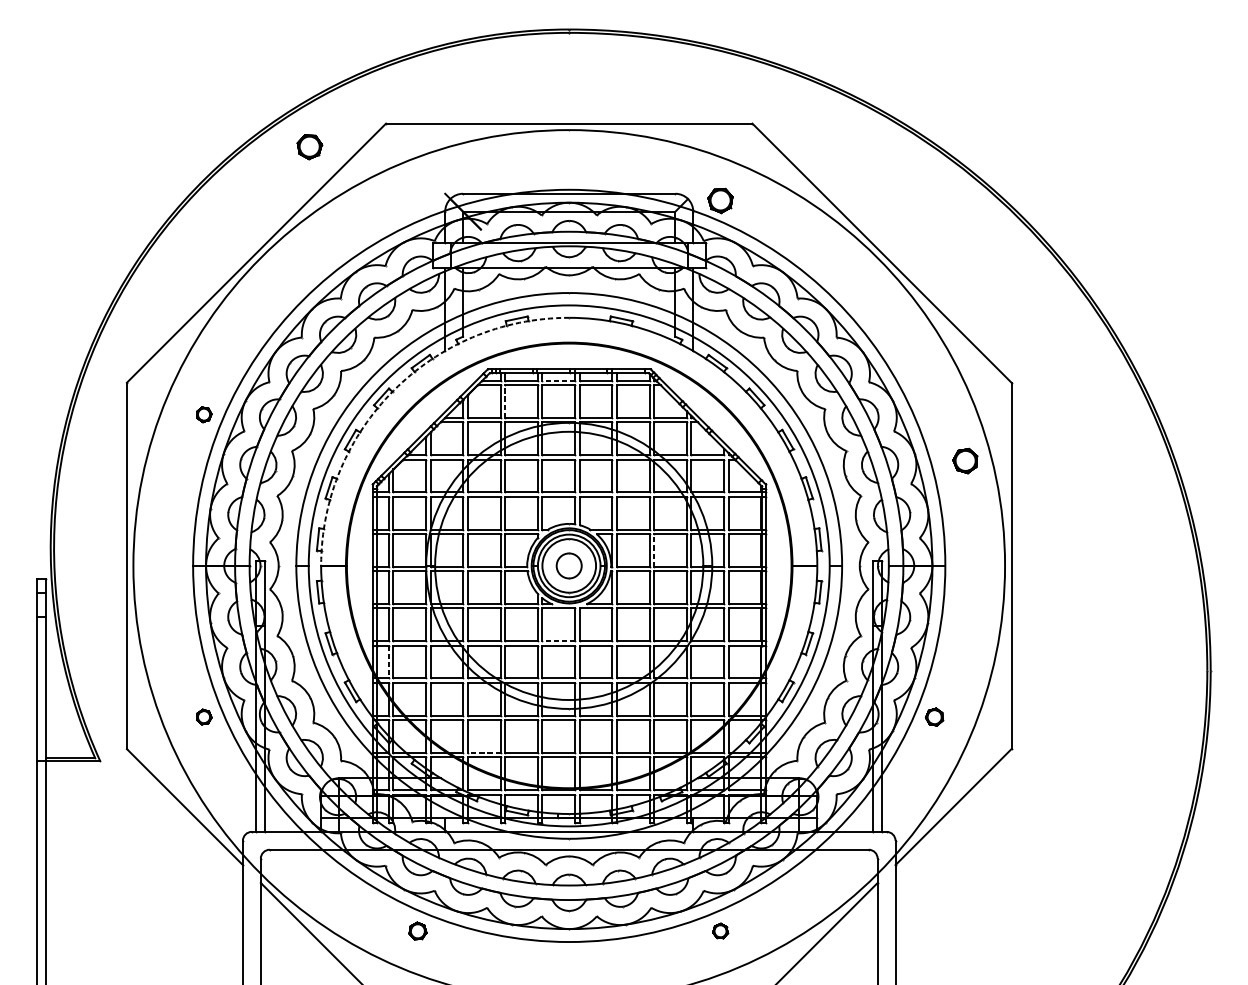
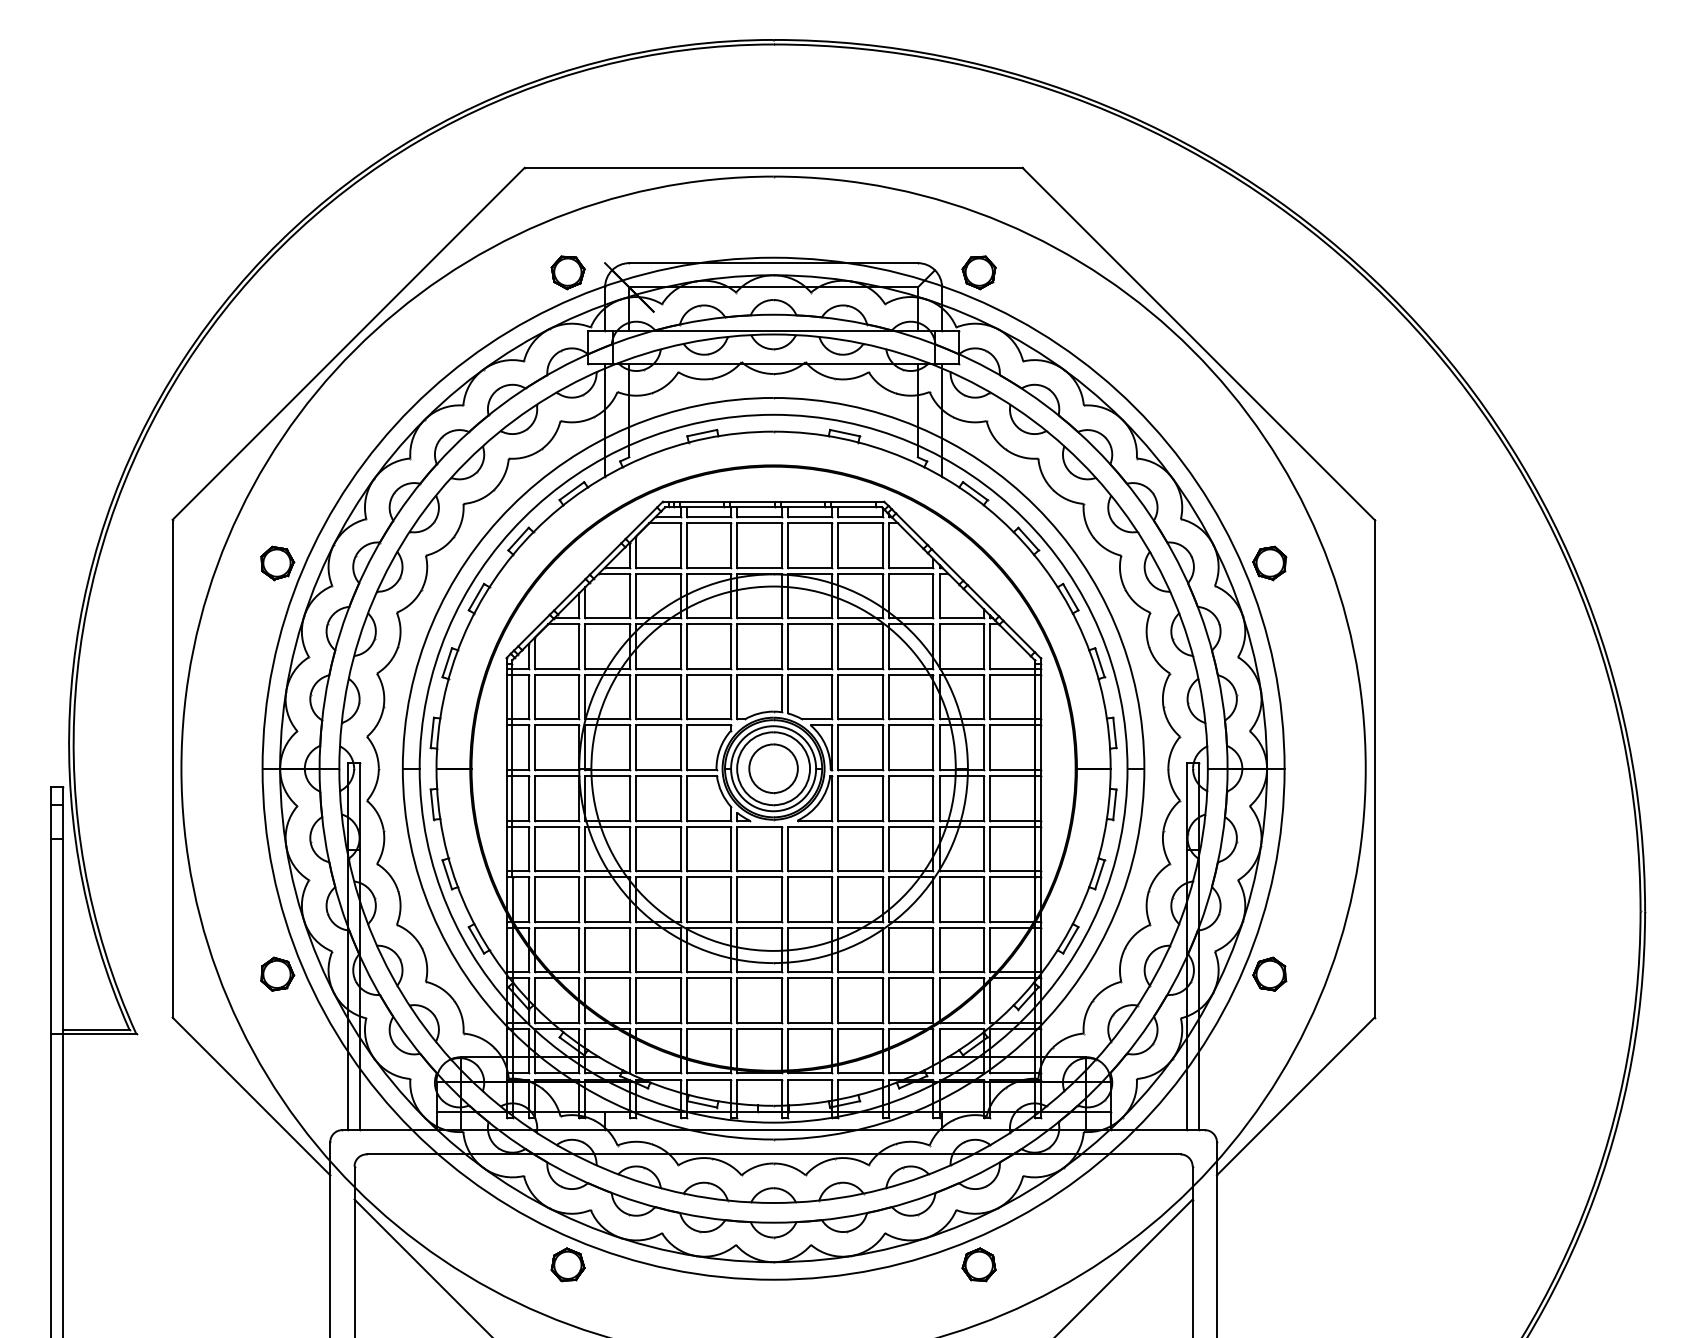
part: (309, 146) -> (567, 272), moved
line: (558, 380) -> (758, 516), dashed -> solid
arc: (393, 390) -> (535, 530), dashed -> solid
line: (505, 400) -> (686, 544), dashed -> solid
part: (204, 414) -> (277, 563), size x1.67
part: (965, 461) -> (1269, 563), moved
line: (653, 550) -> (888, 747), dashed -> solid
part: (569, 565) -> (773, 768), size x1.43
line: (558, 641) -> (758, 871), dashed -> solid
line: (388, 662) -> (528, 899), dashed -> solid
part: (204, 716) -> (277, 973), size x1.67
part: (934, 716) -> (1269, 973), size x1.43
line: (483, 752) -> (657, 1022), dashed -> solid
part: (417, 930) -> (567, 1264), size x1.43
part: (720, 930) -> (978, 1264), size x1.67

